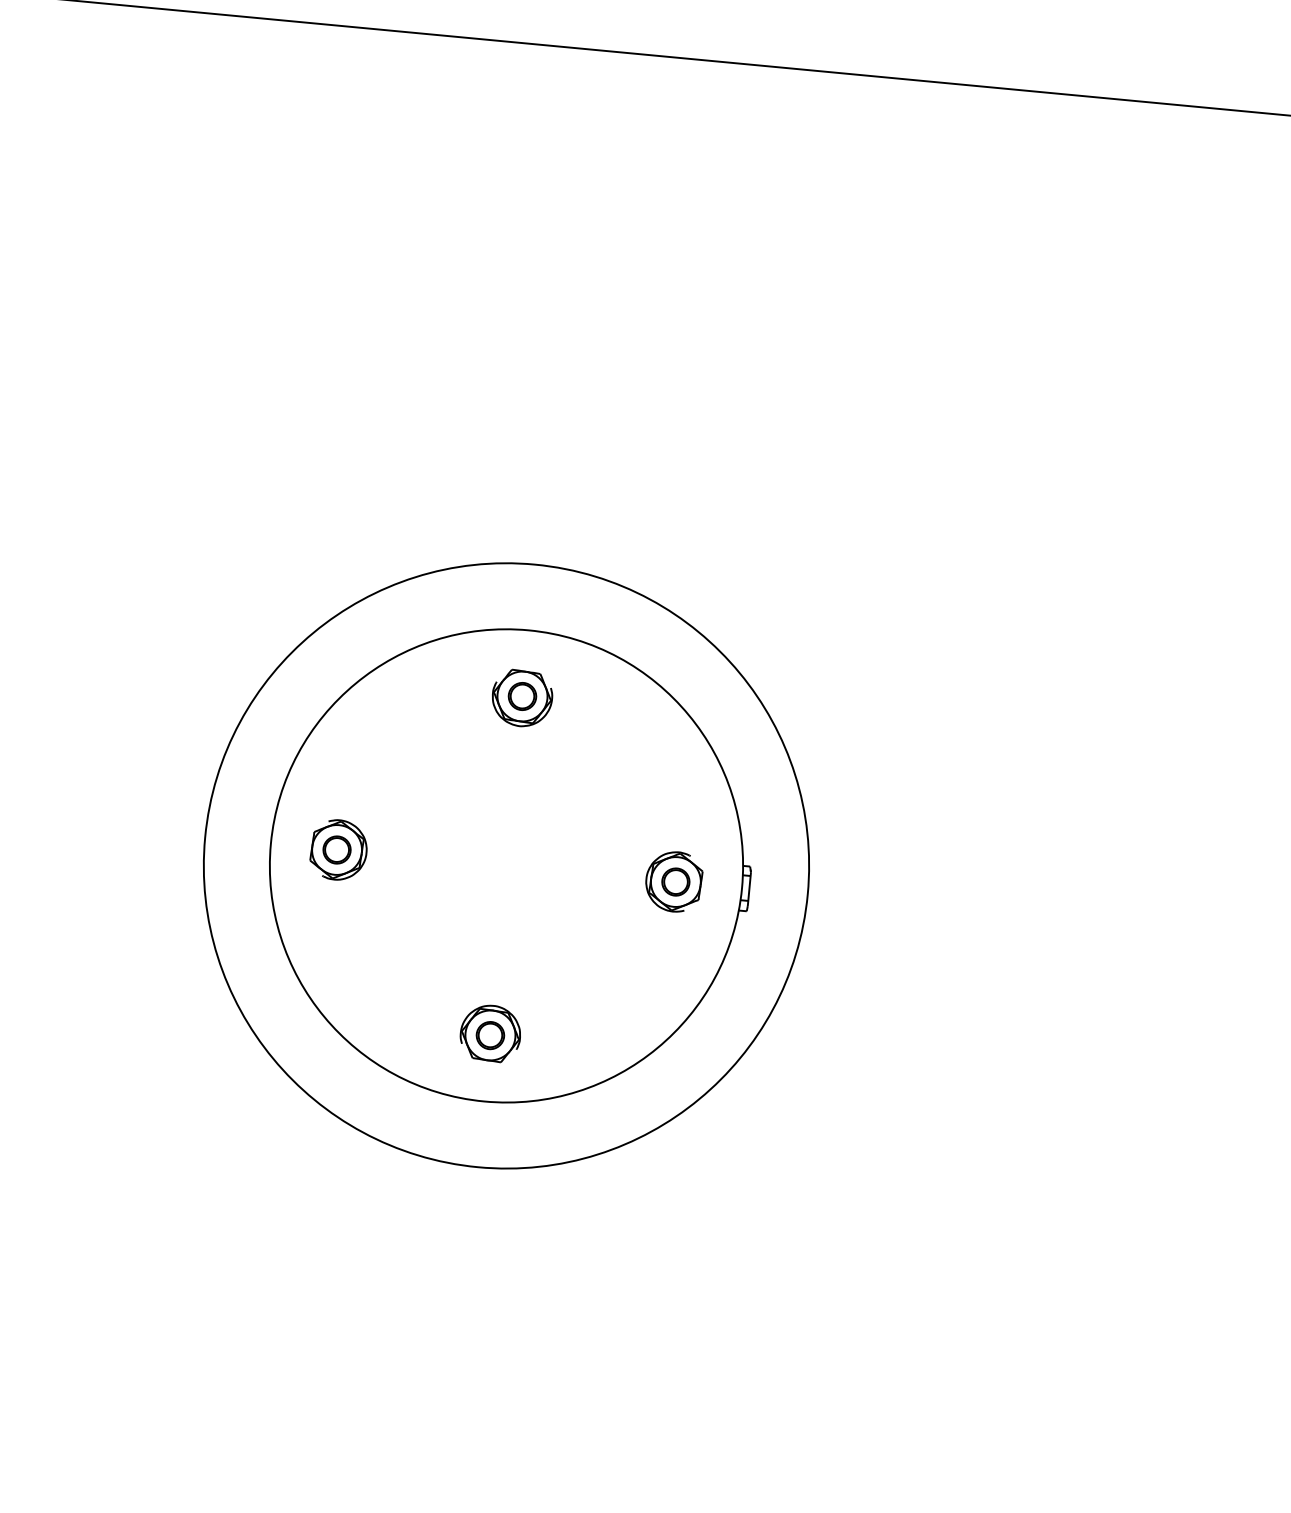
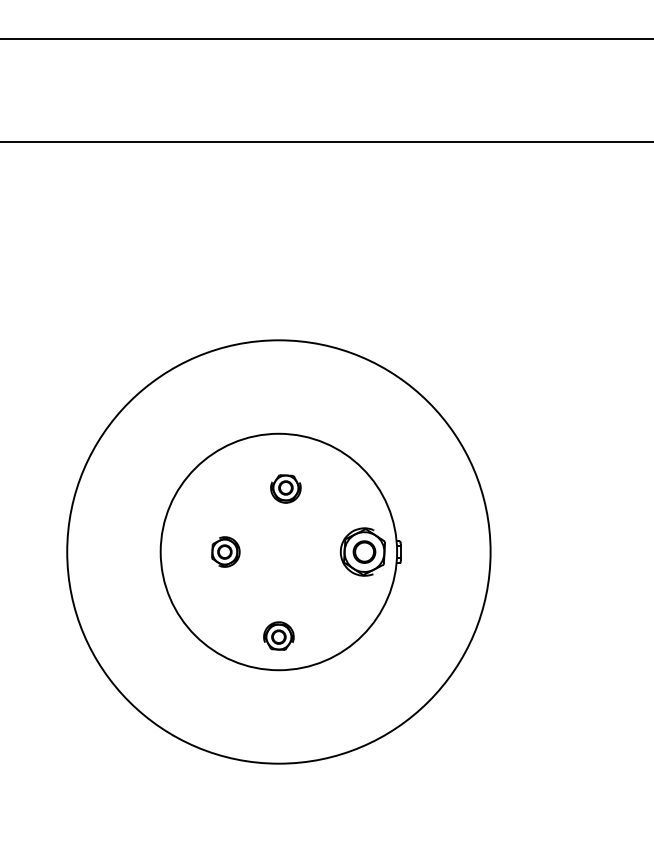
part: (521, 697) -> (285, 488), moved
part: (338, 848) -> (225, 551), moved
circle: (505, 864) -> (278, 551), size x1.4
part: (673, 880) -> (362, 551), size x1.6

